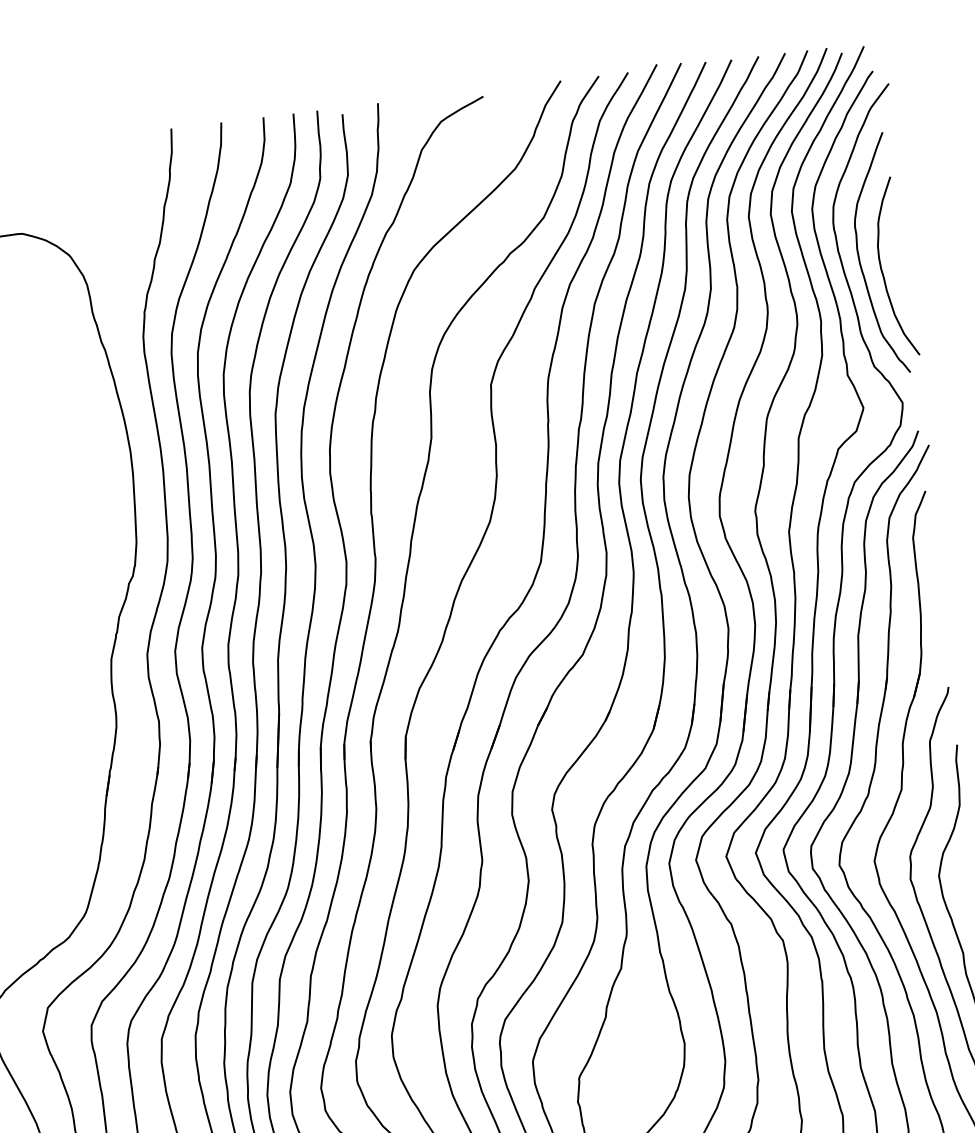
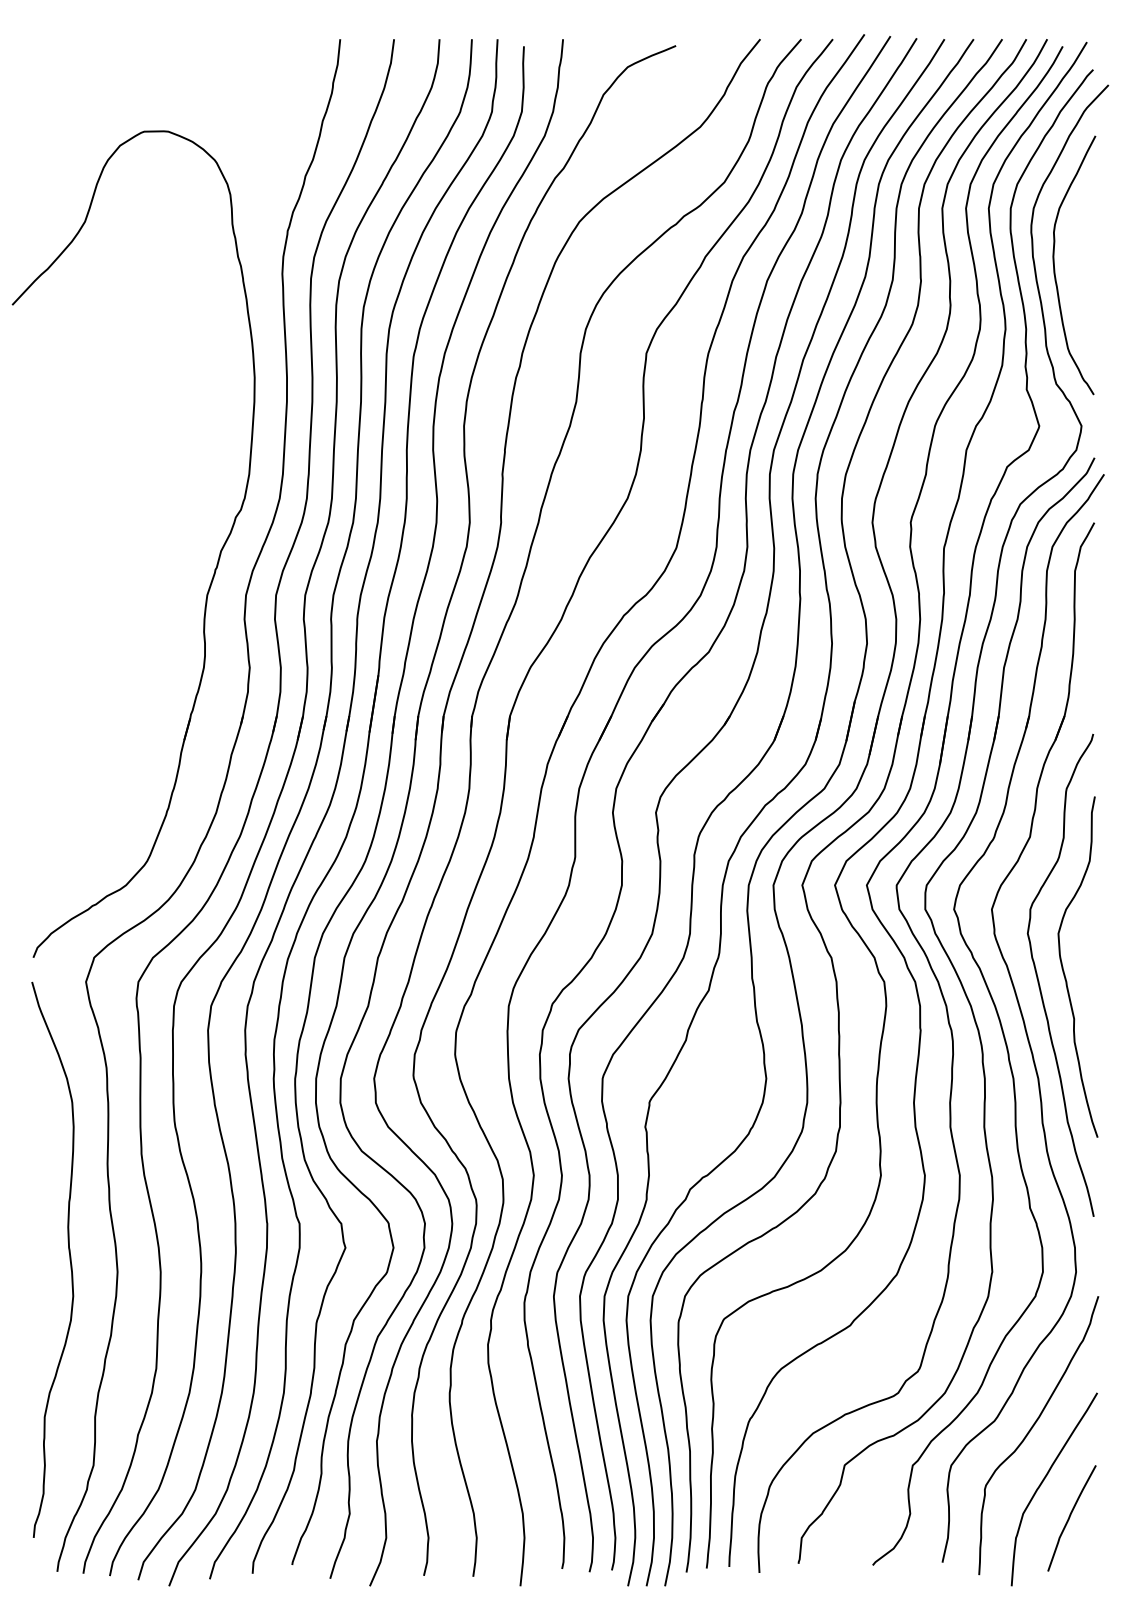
curve: (882, 268) -> (1077, 280), removed

